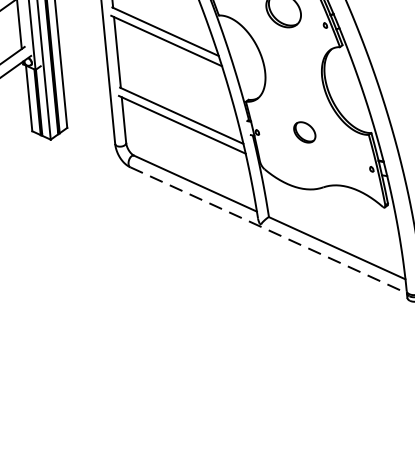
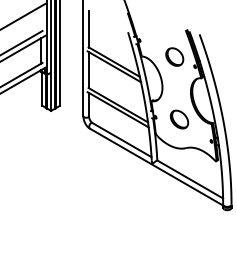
part: (304, 132) -> (179, 119), size x1.67
line: (268, 231) -> (156, 167), dashed -> solid

